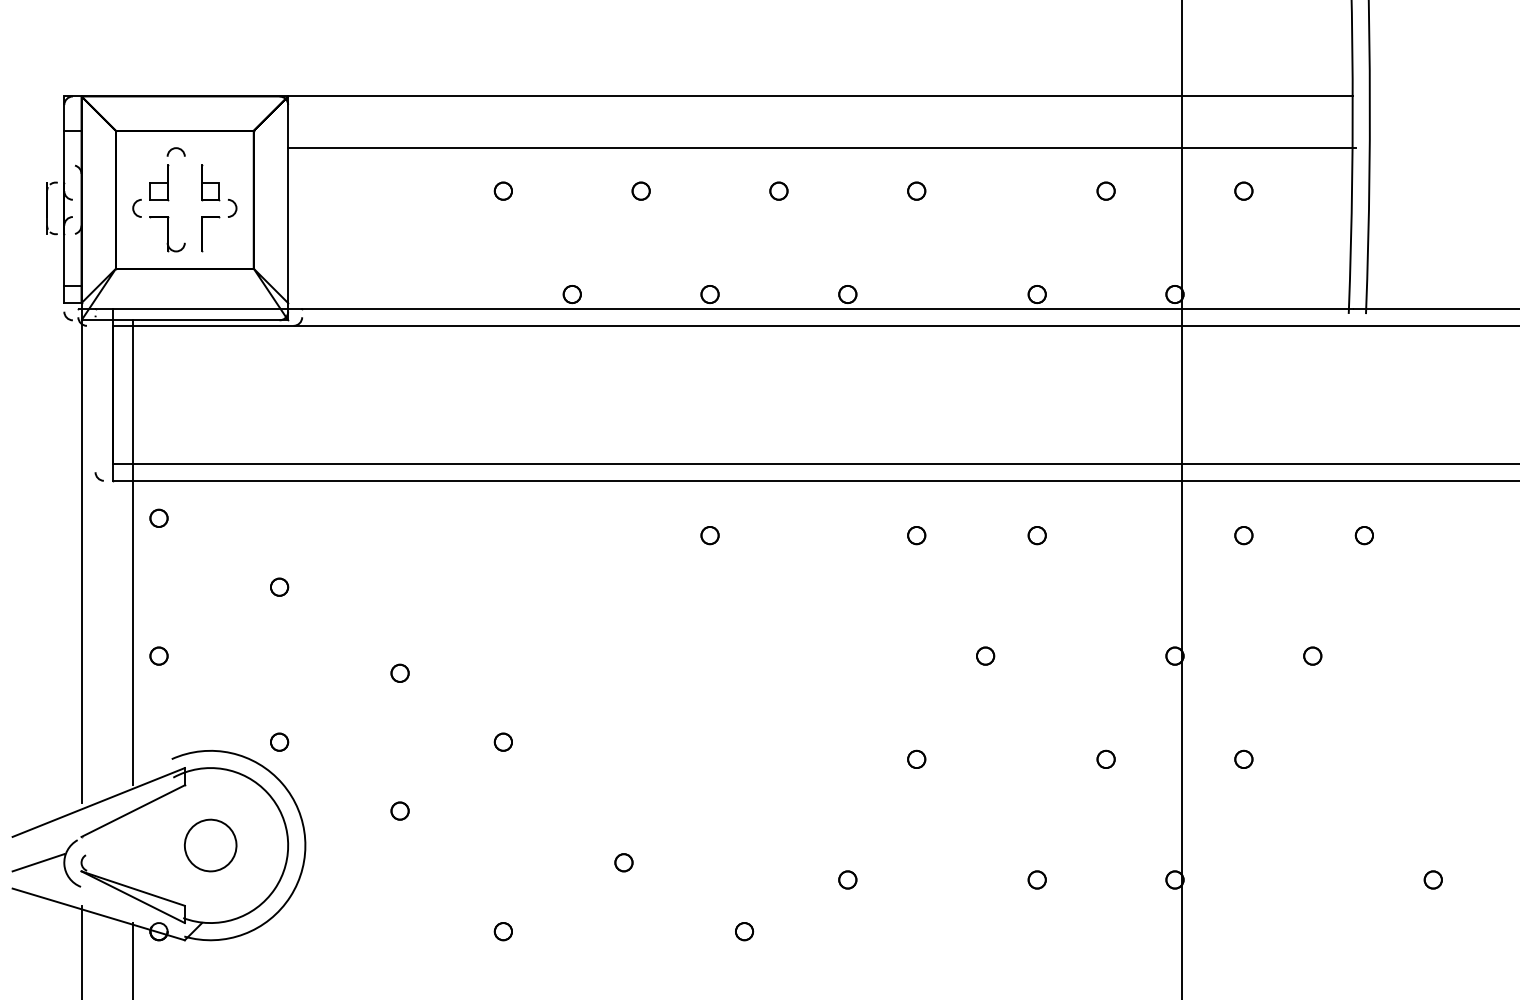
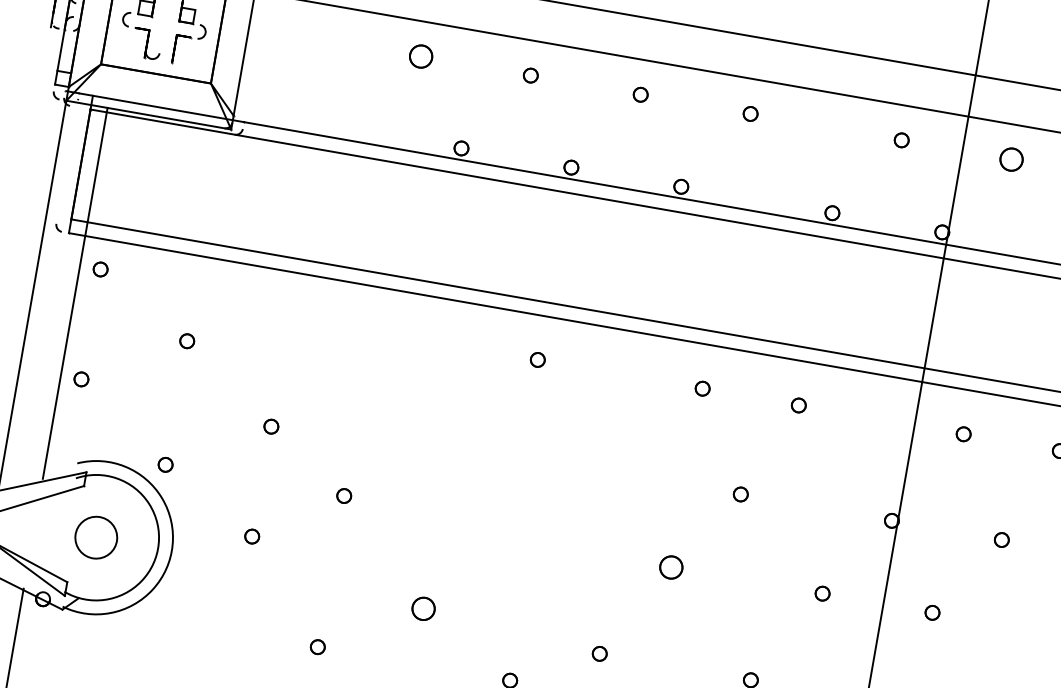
part: (502, 190) -> (420, 55), size x1.6
part: (1243, 190) -> (1011, 158), size x1.6
part: (916, 758) -> (671, 566), size x1.6
part: (623, 862) -> (423, 608), size x1.6

